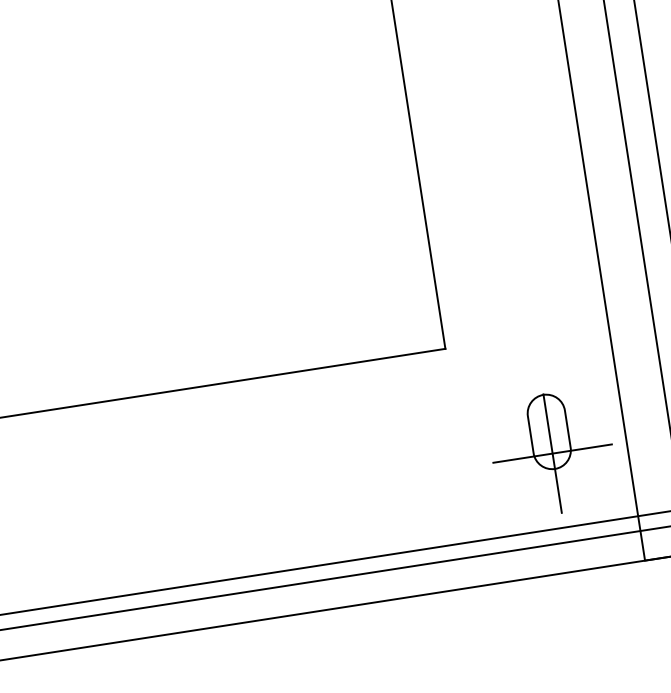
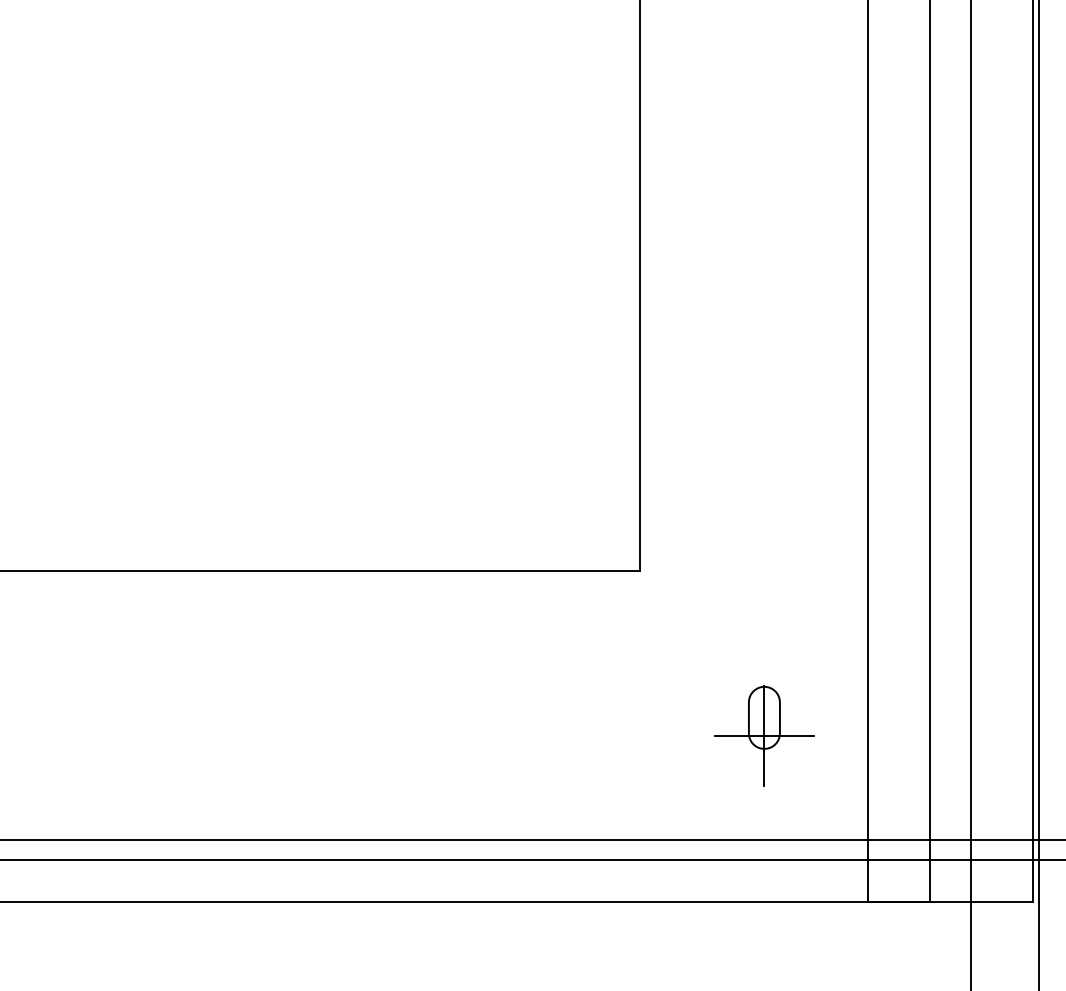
part: (552, 453) -> (764, 735), size x0.6

